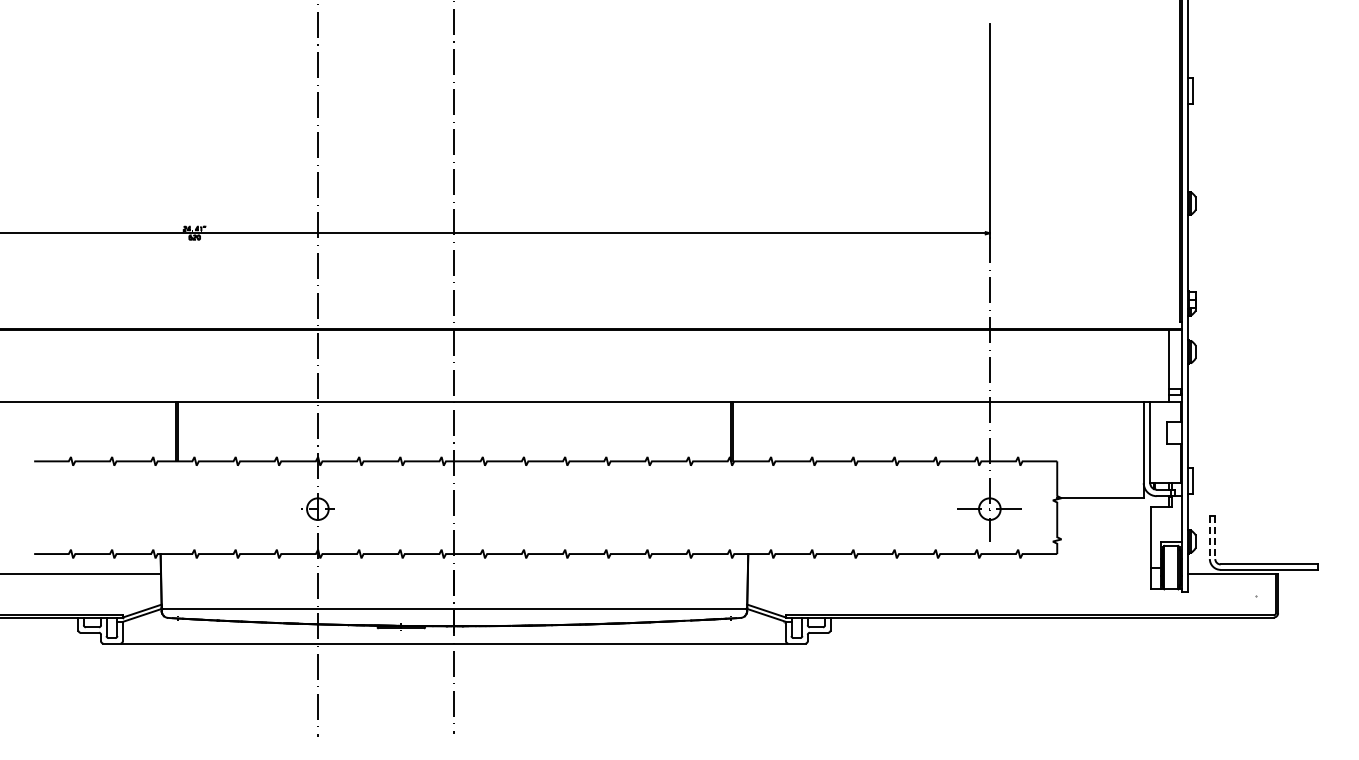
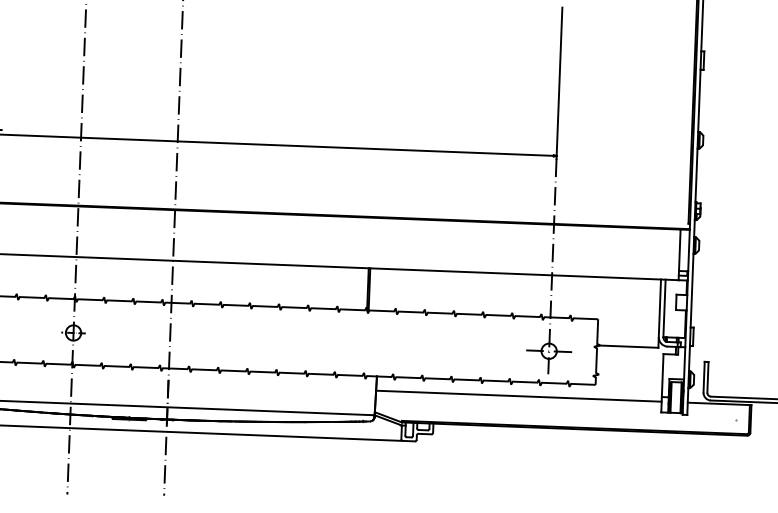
line: (1209, 537) -> (703, 377), dashed -> solid
line: (1215, 537) -> (708, 377), dashed -> solid
line: (949, 574) -> (518, 396), added

